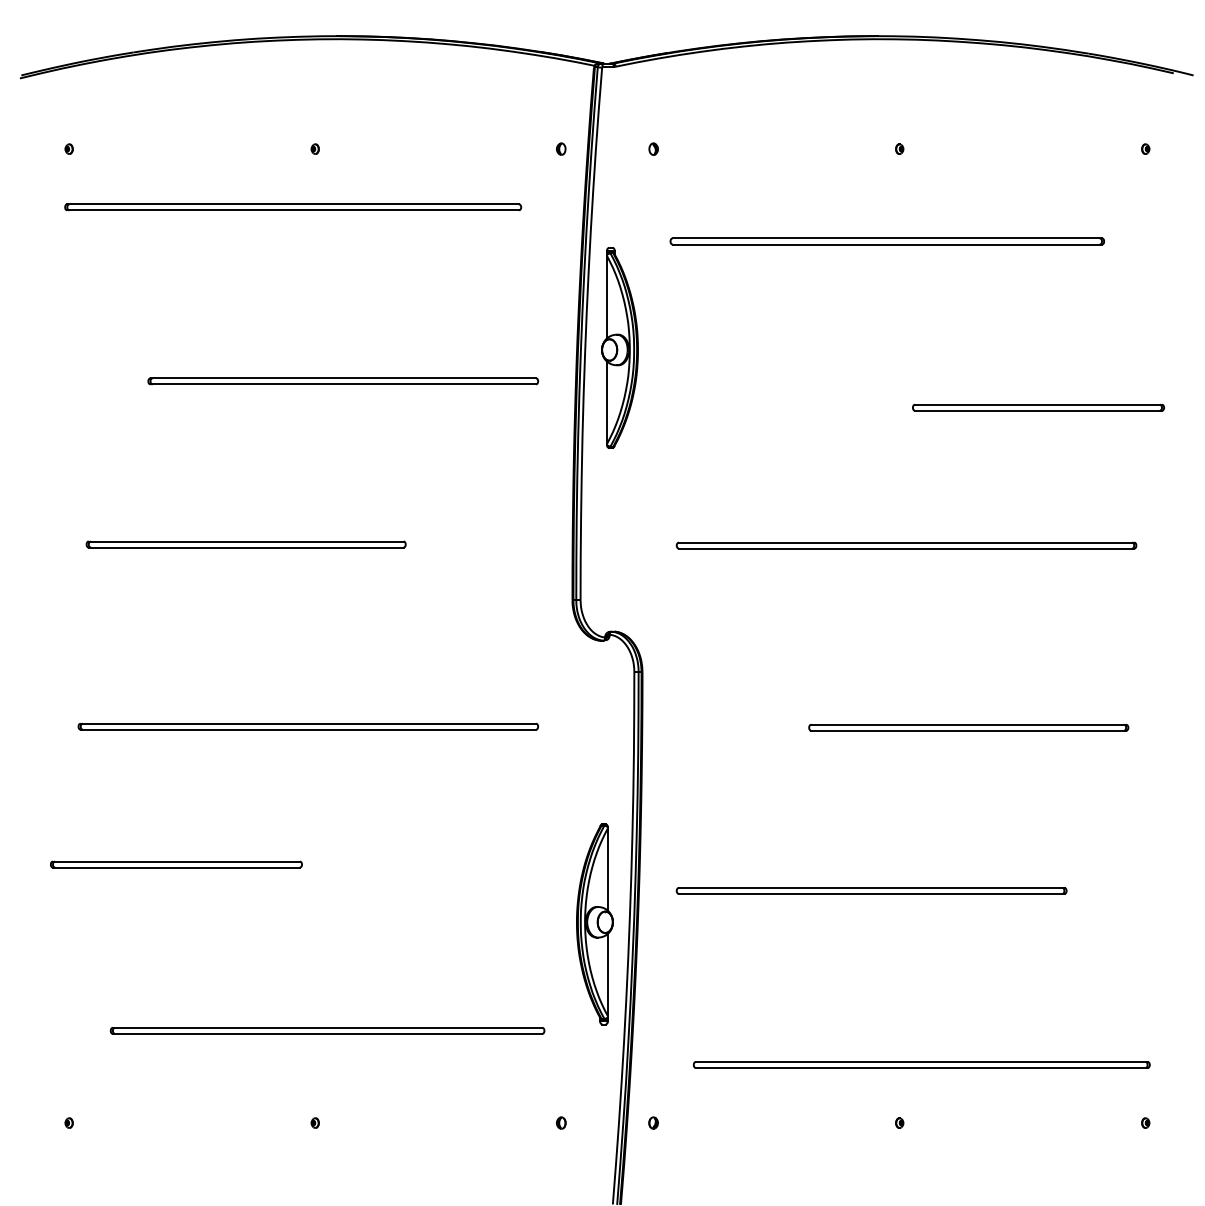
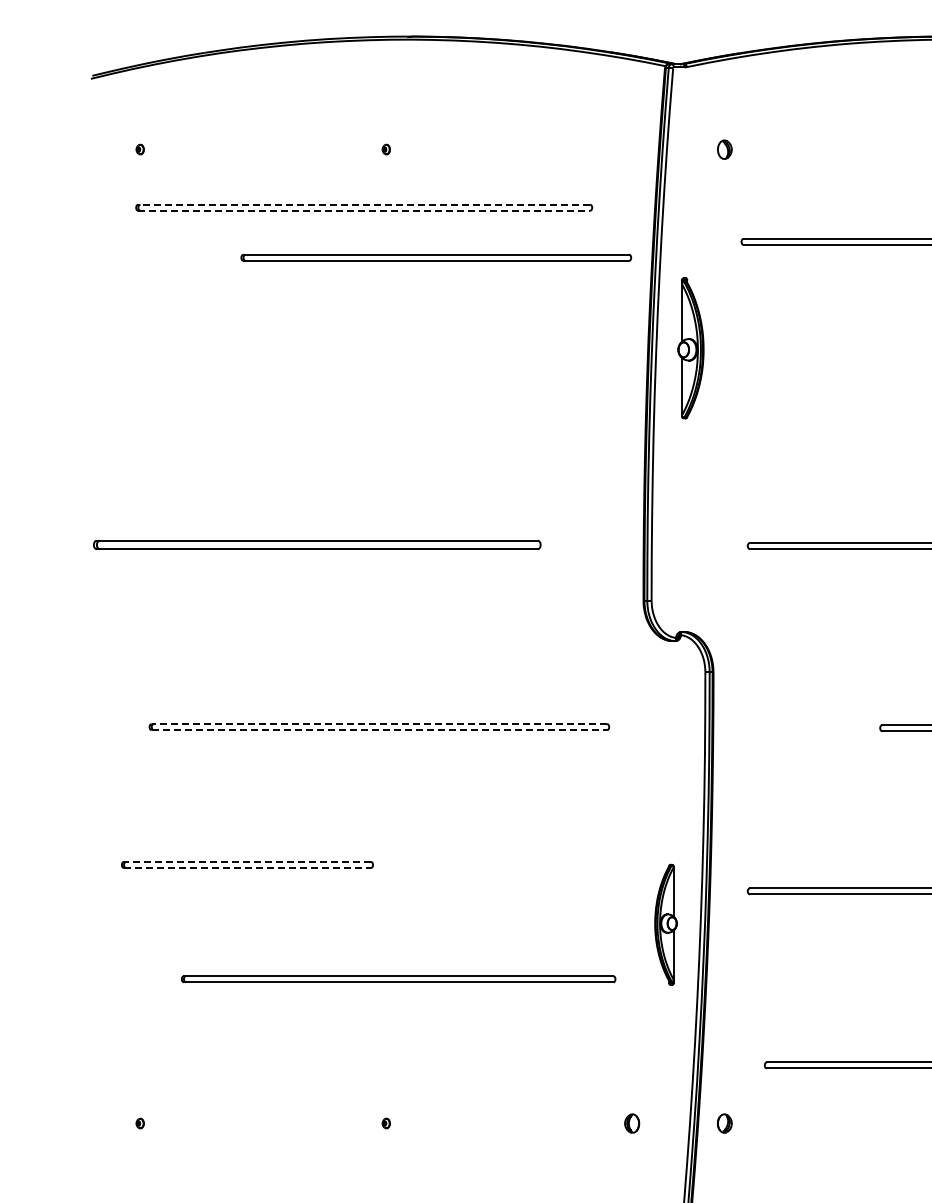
part: (561, 148) -> (632, 148), removed
part: (653, 148) -> (724, 148), size x1.6
line: (293, 204) -> (364, 204), solid -> dashed
line: (293, 210) -> (364, 210), solid -> dashed
part: (619, 347) -> (690, 347), size x0.7
part: (343, 381) -> (436, 257), moved
part: (245, 544) -> (316, 544), size x1.4
line: (308, 723) -> (379, 723), solid -> dashed
line: (308, 729) -> (379, 729), solid -> dashed
line: (175, 861) -> (246, 861), solid -> dashed
line: (176, 867) -> (247, 867), solid -> dashed
part: (594, 924) -> (665, 924), size x0.6
part: (327, 1030) -> (398, 978), moved
part: (561, 1122) -> (632, 1122), size x1.6
part: (653, 1122) -> (724, 1122), size x1.6

